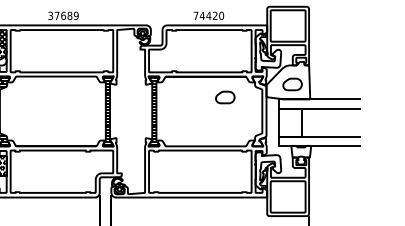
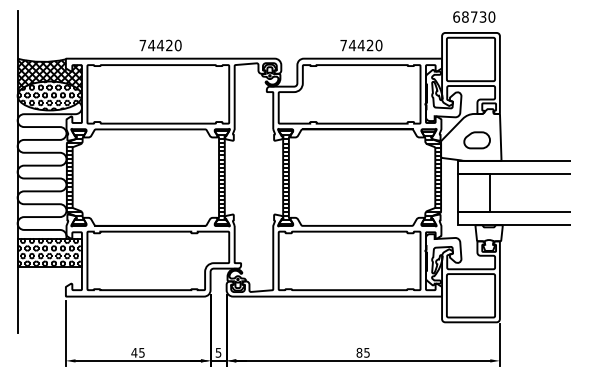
text: (63, 15) -> (160, 45), 37689 -> 74420
part: (224, 97) -> (383, 158), removed
hatch: (259, 111) -> (431, 177), added

